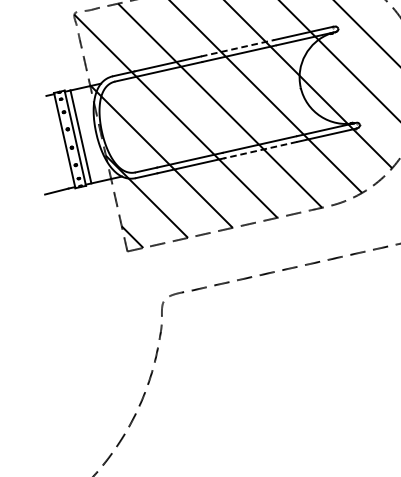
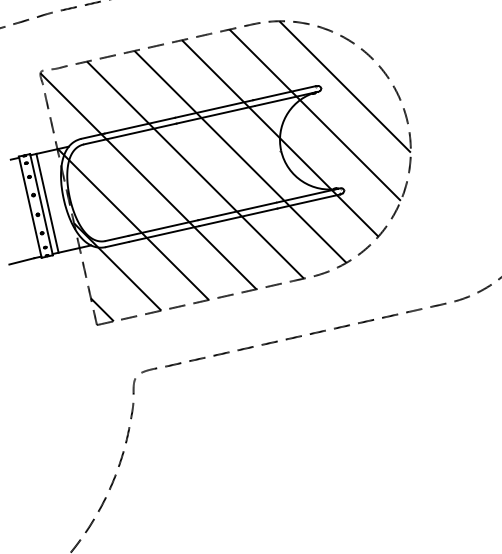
line: (238, 48) -> (214, 109), dashed -> solid
line: (260, 150) -> (238, 217), dashed -> solid

